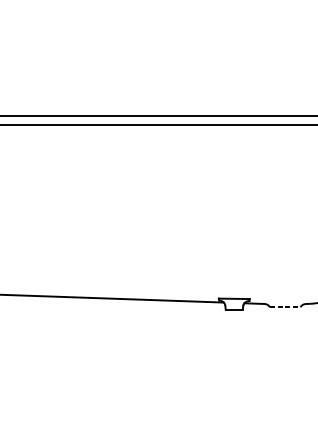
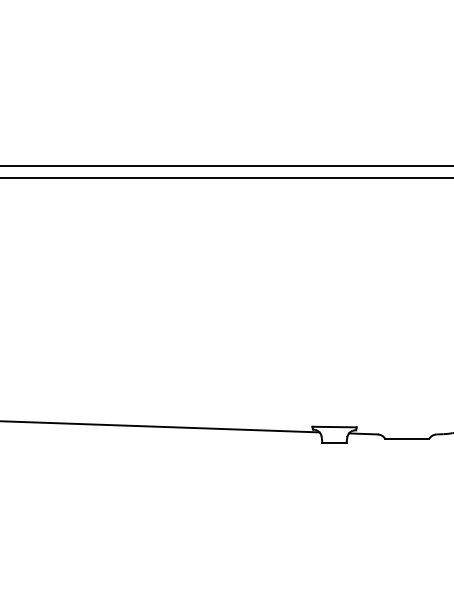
line: (285, 307) -> (407, 439), dashed -> solid

